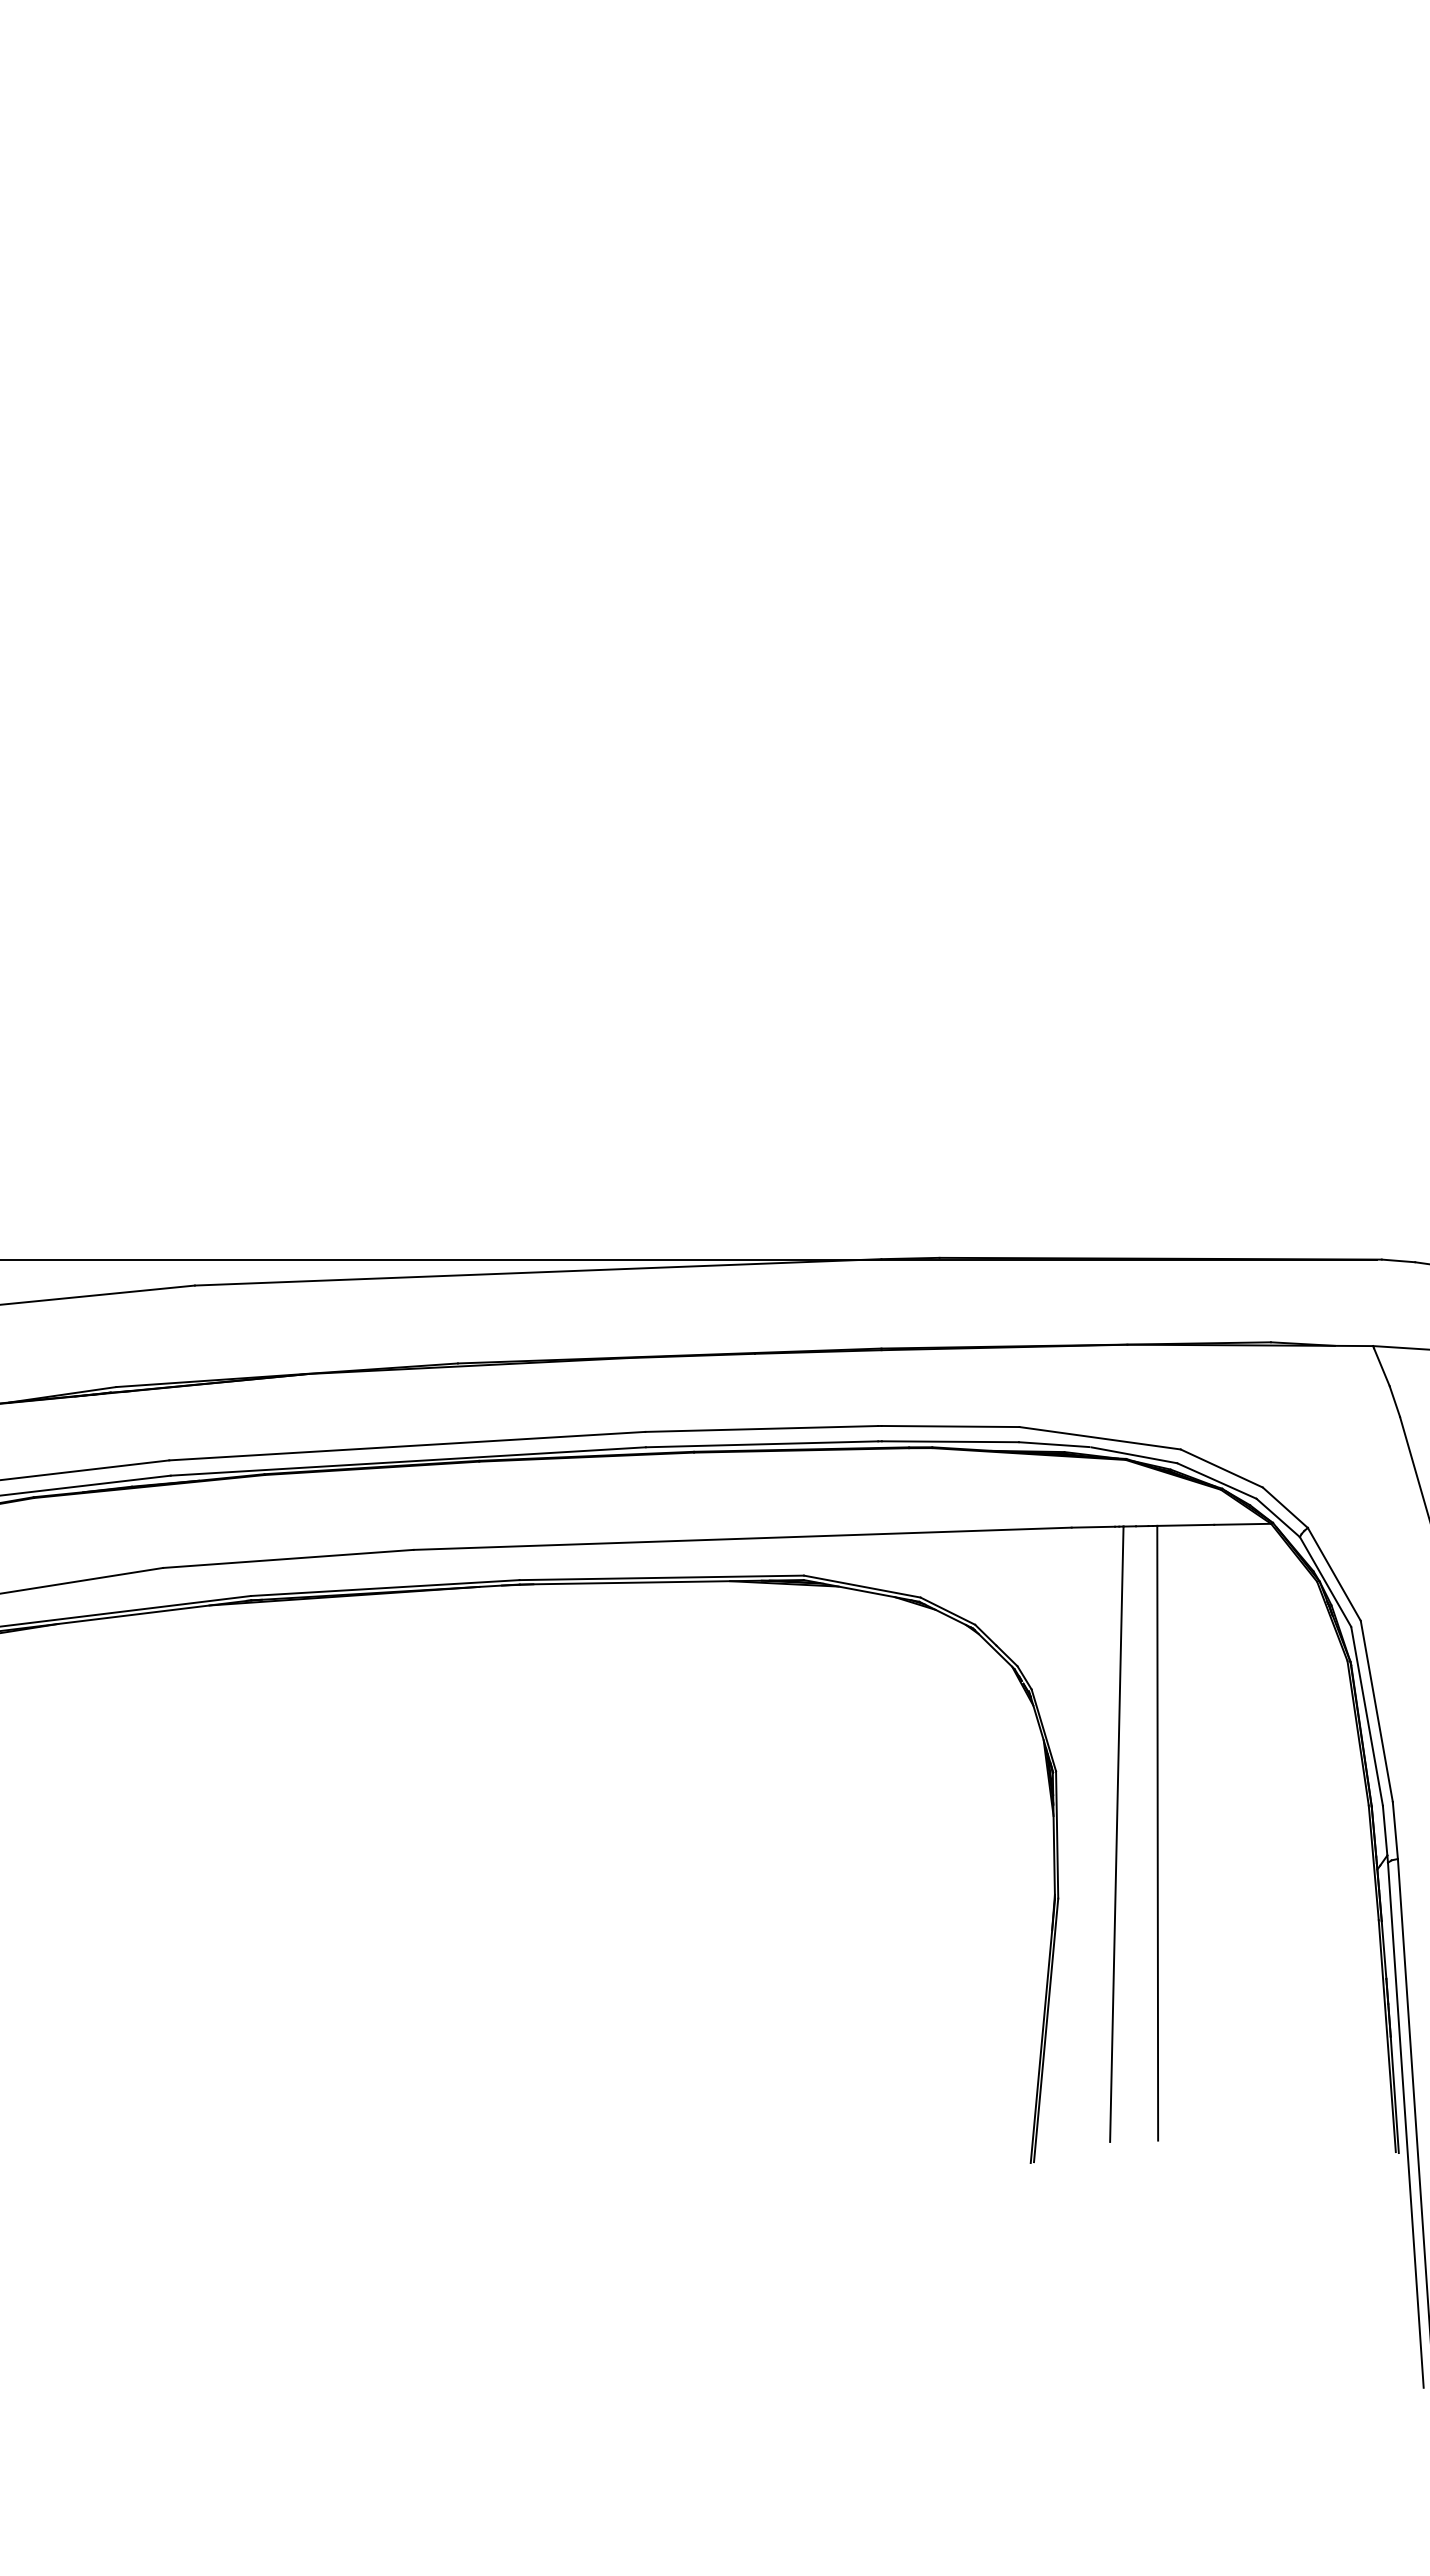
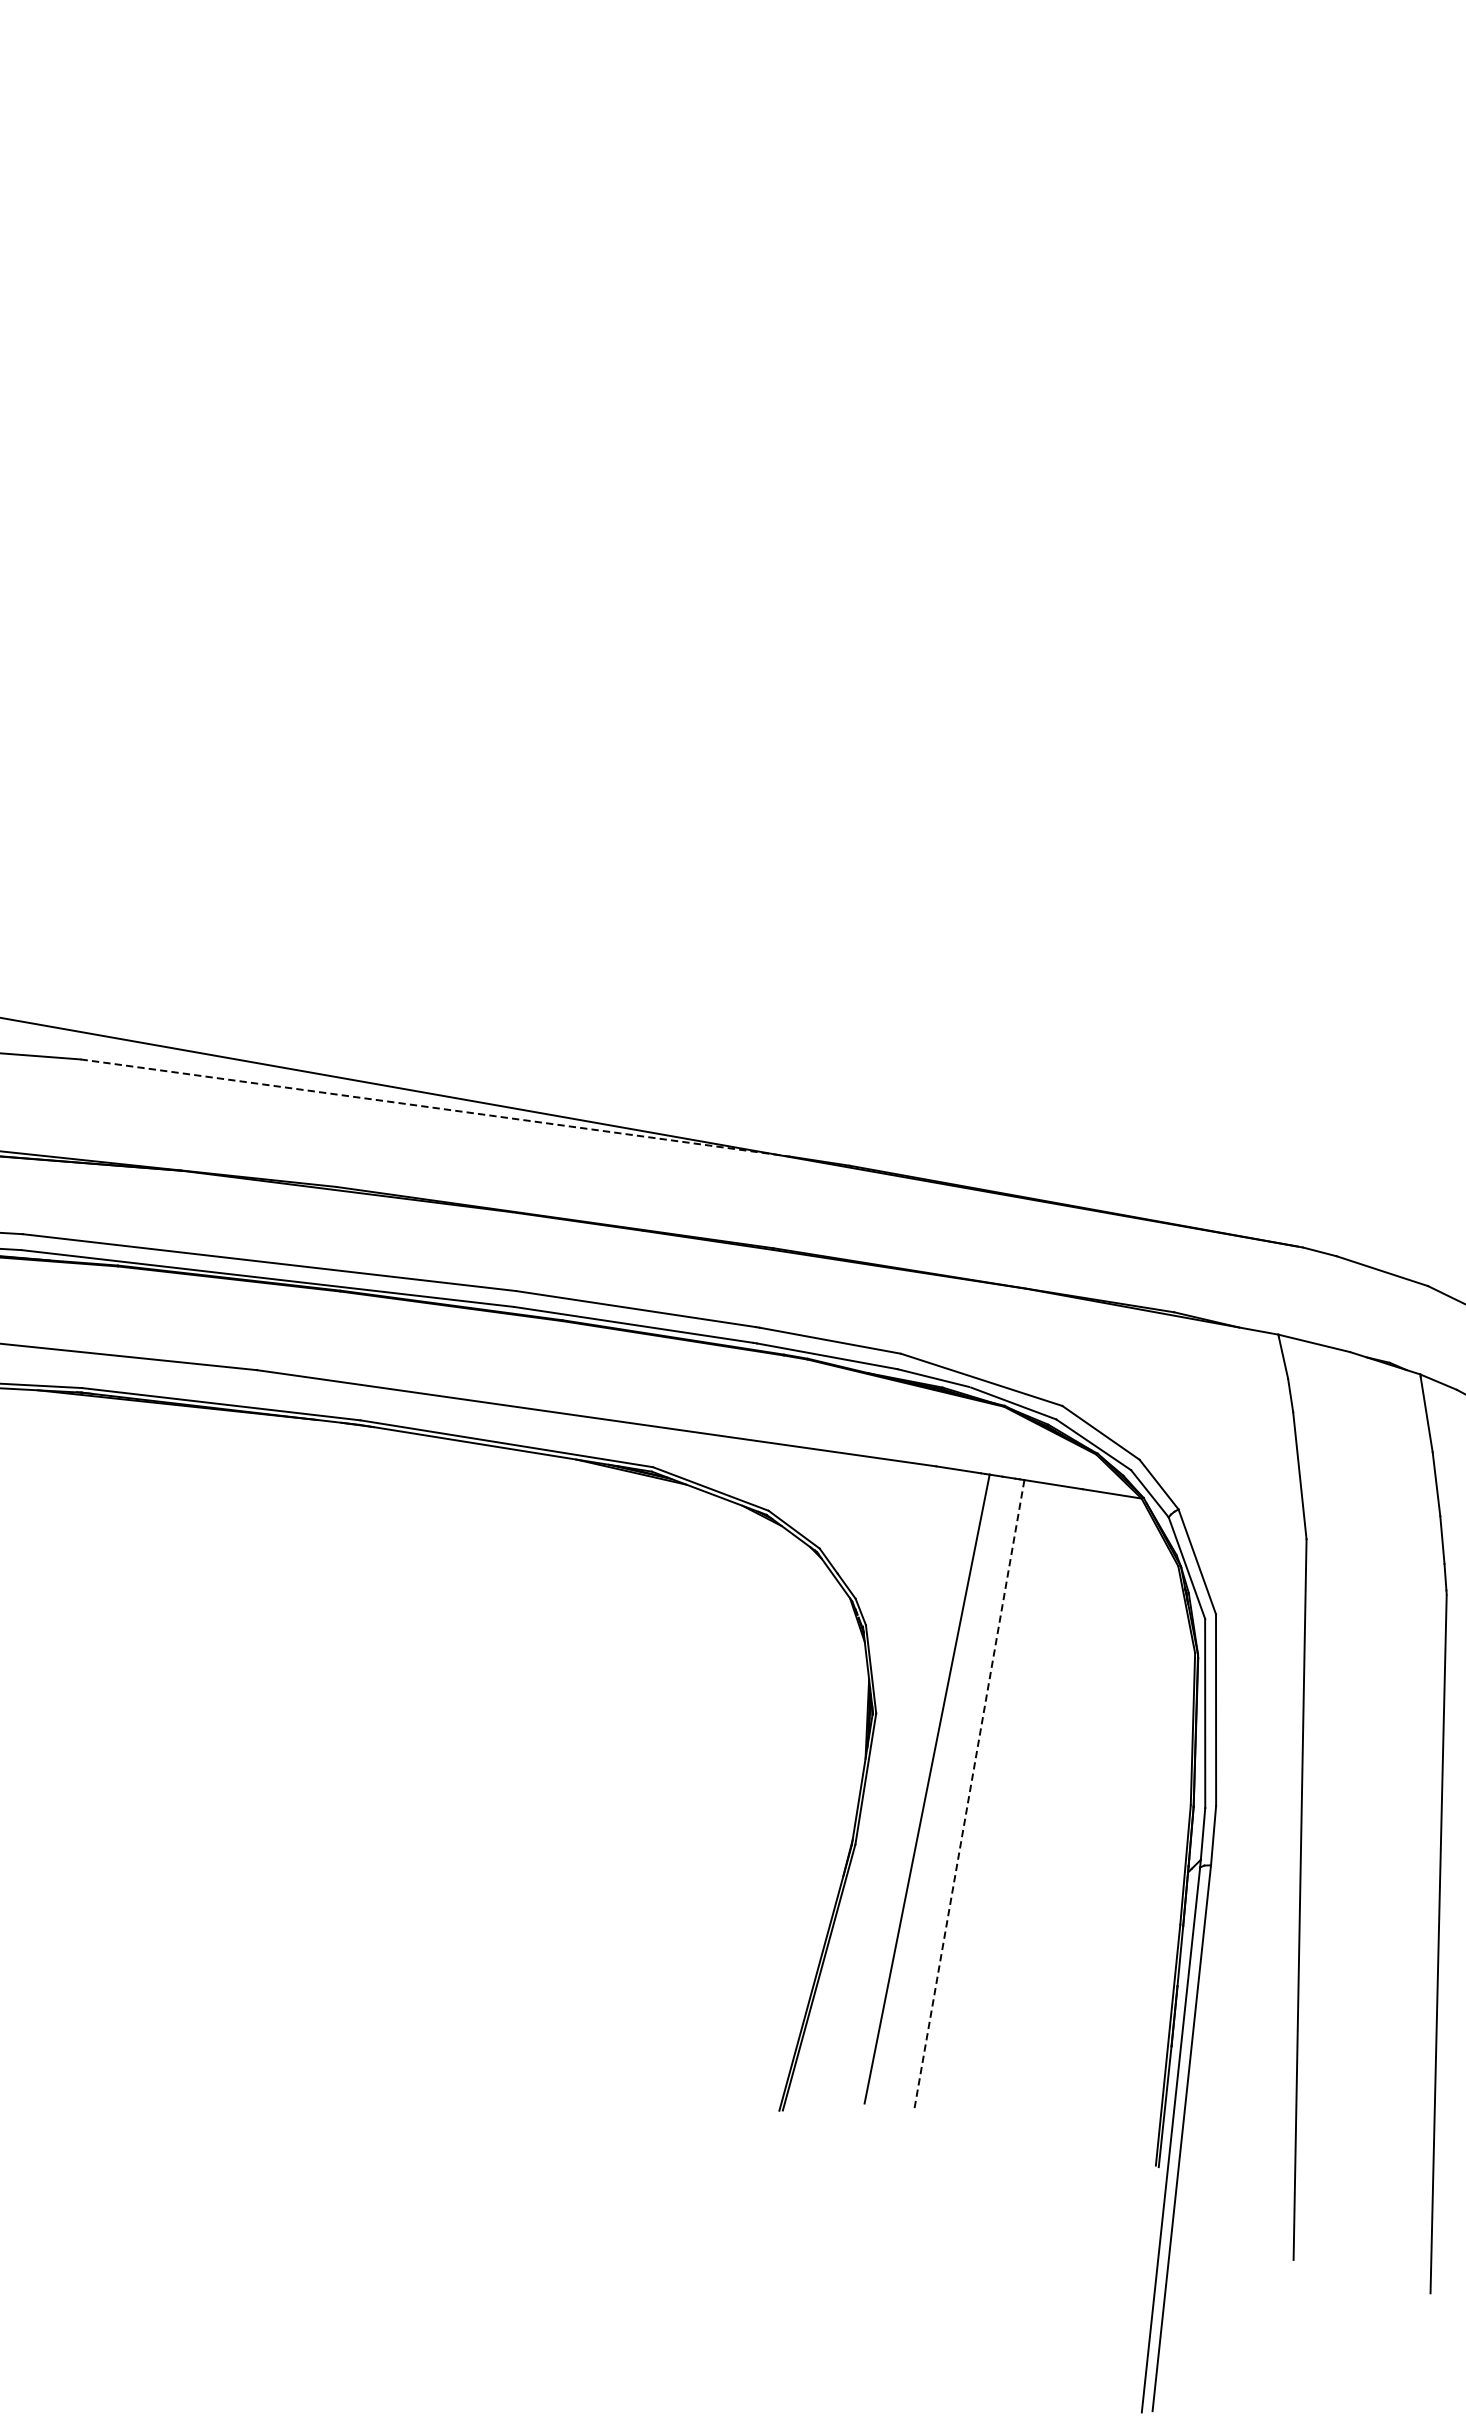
line: (538, 1272) -> (435, 1108), solid -> dashed
line: (1157, 1833) -> (969, 1795), solid -> dashed

